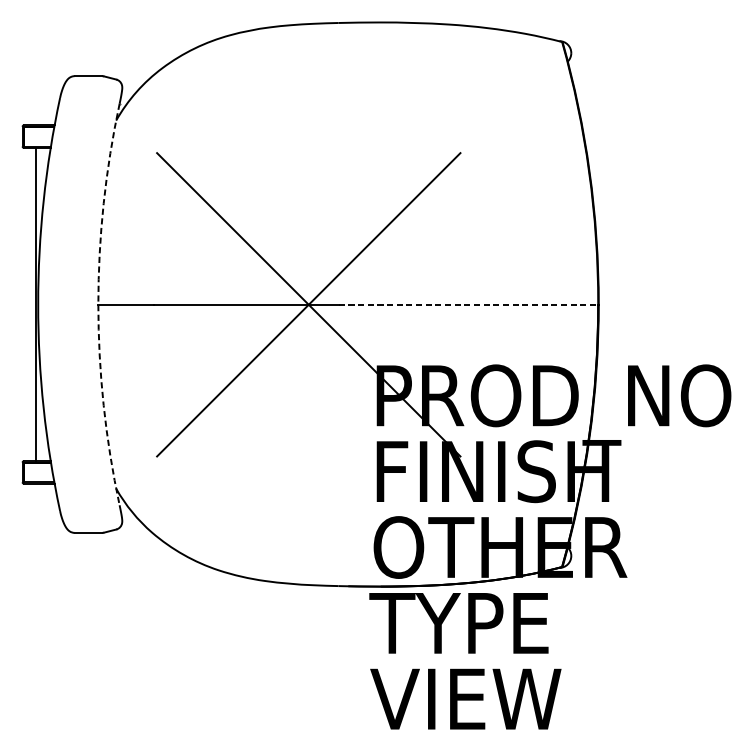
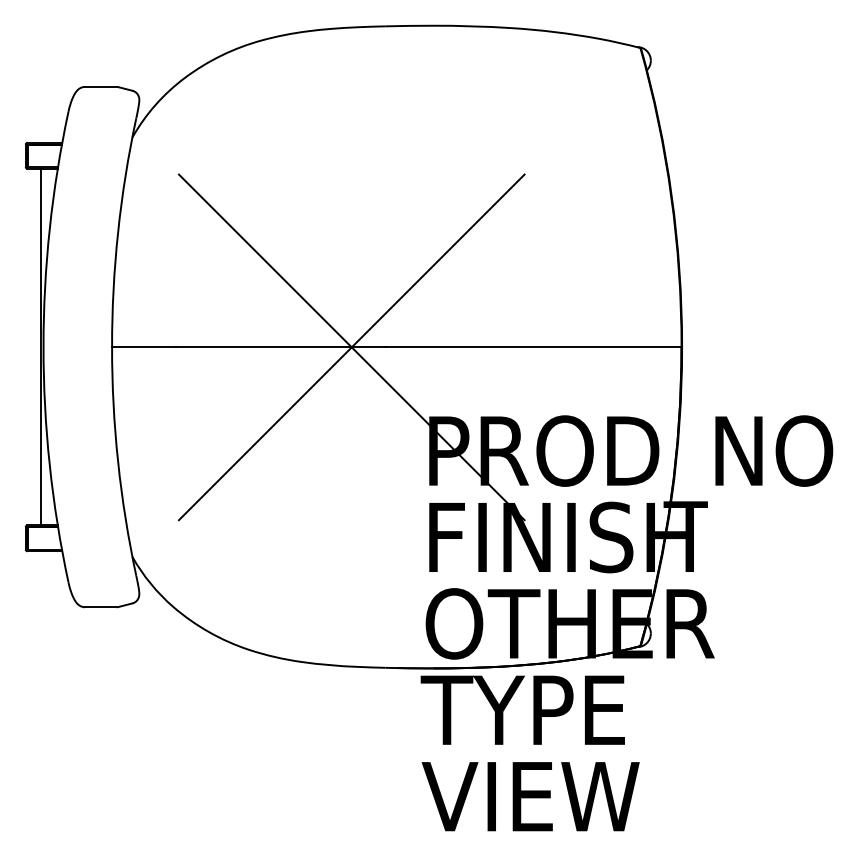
line: (98, 304) -> (112, 347), dashed -> solid
line: (468, 304) -> (533, 347), dashed -> solid

